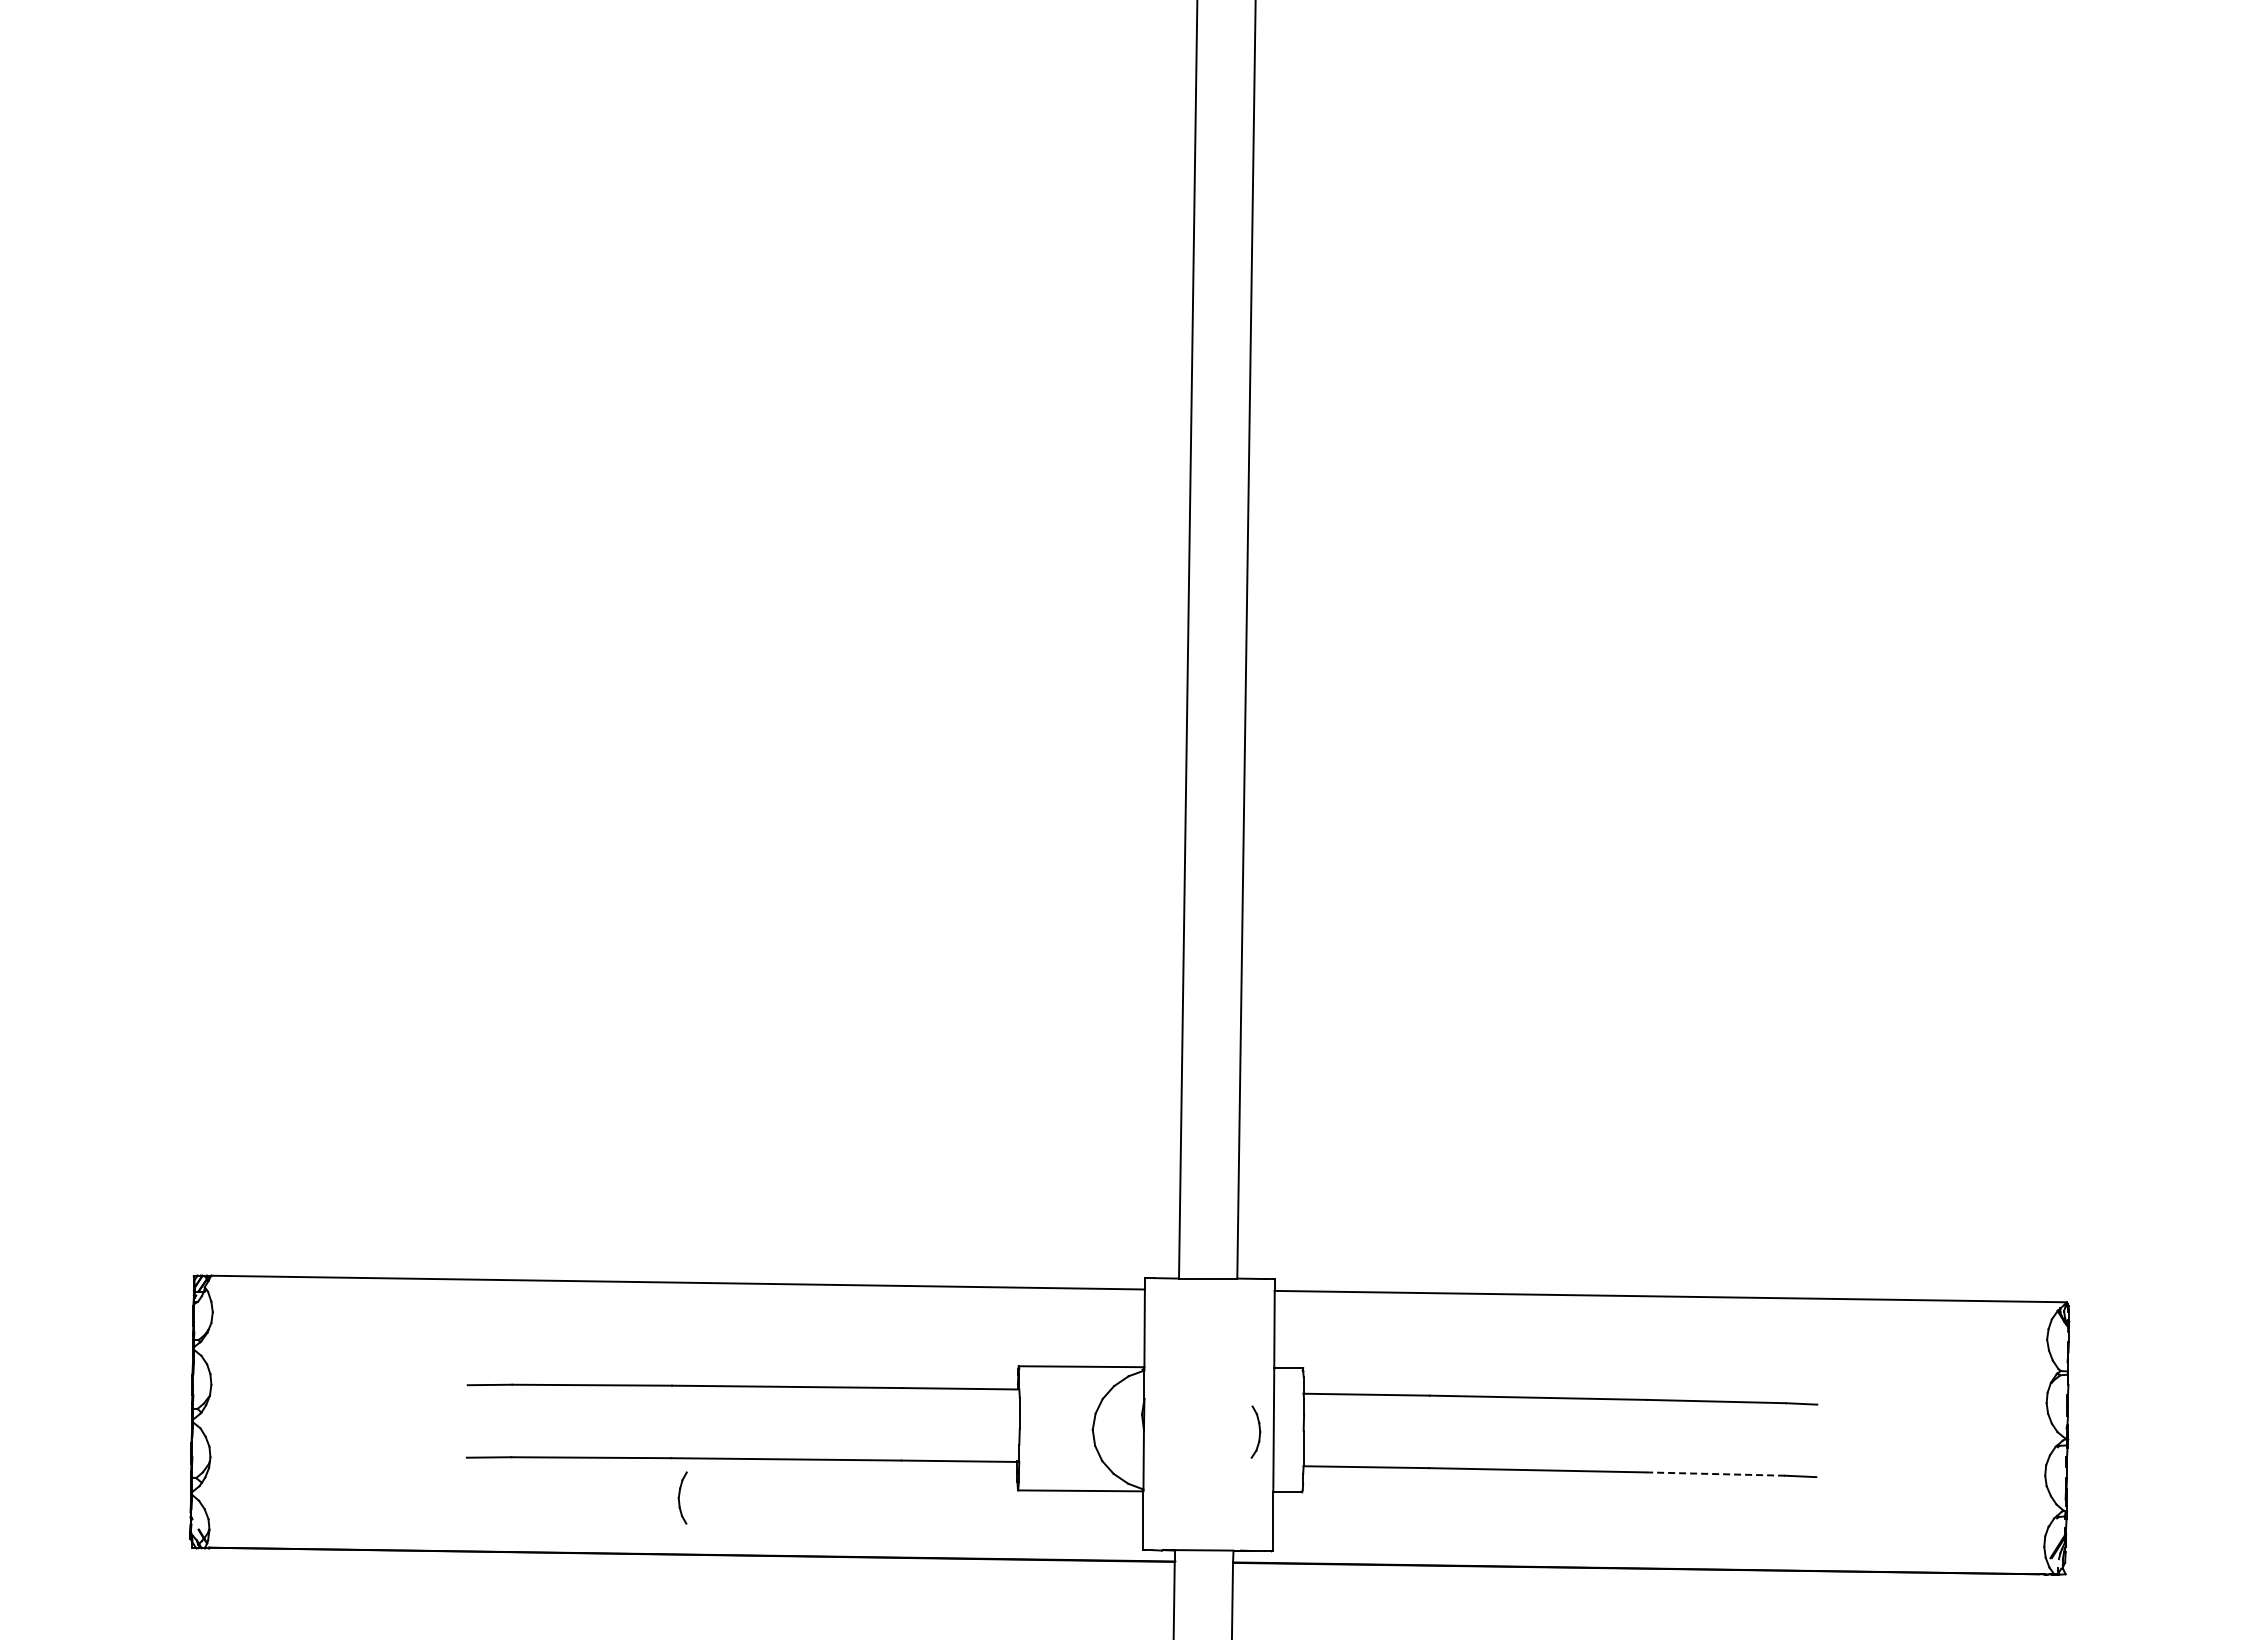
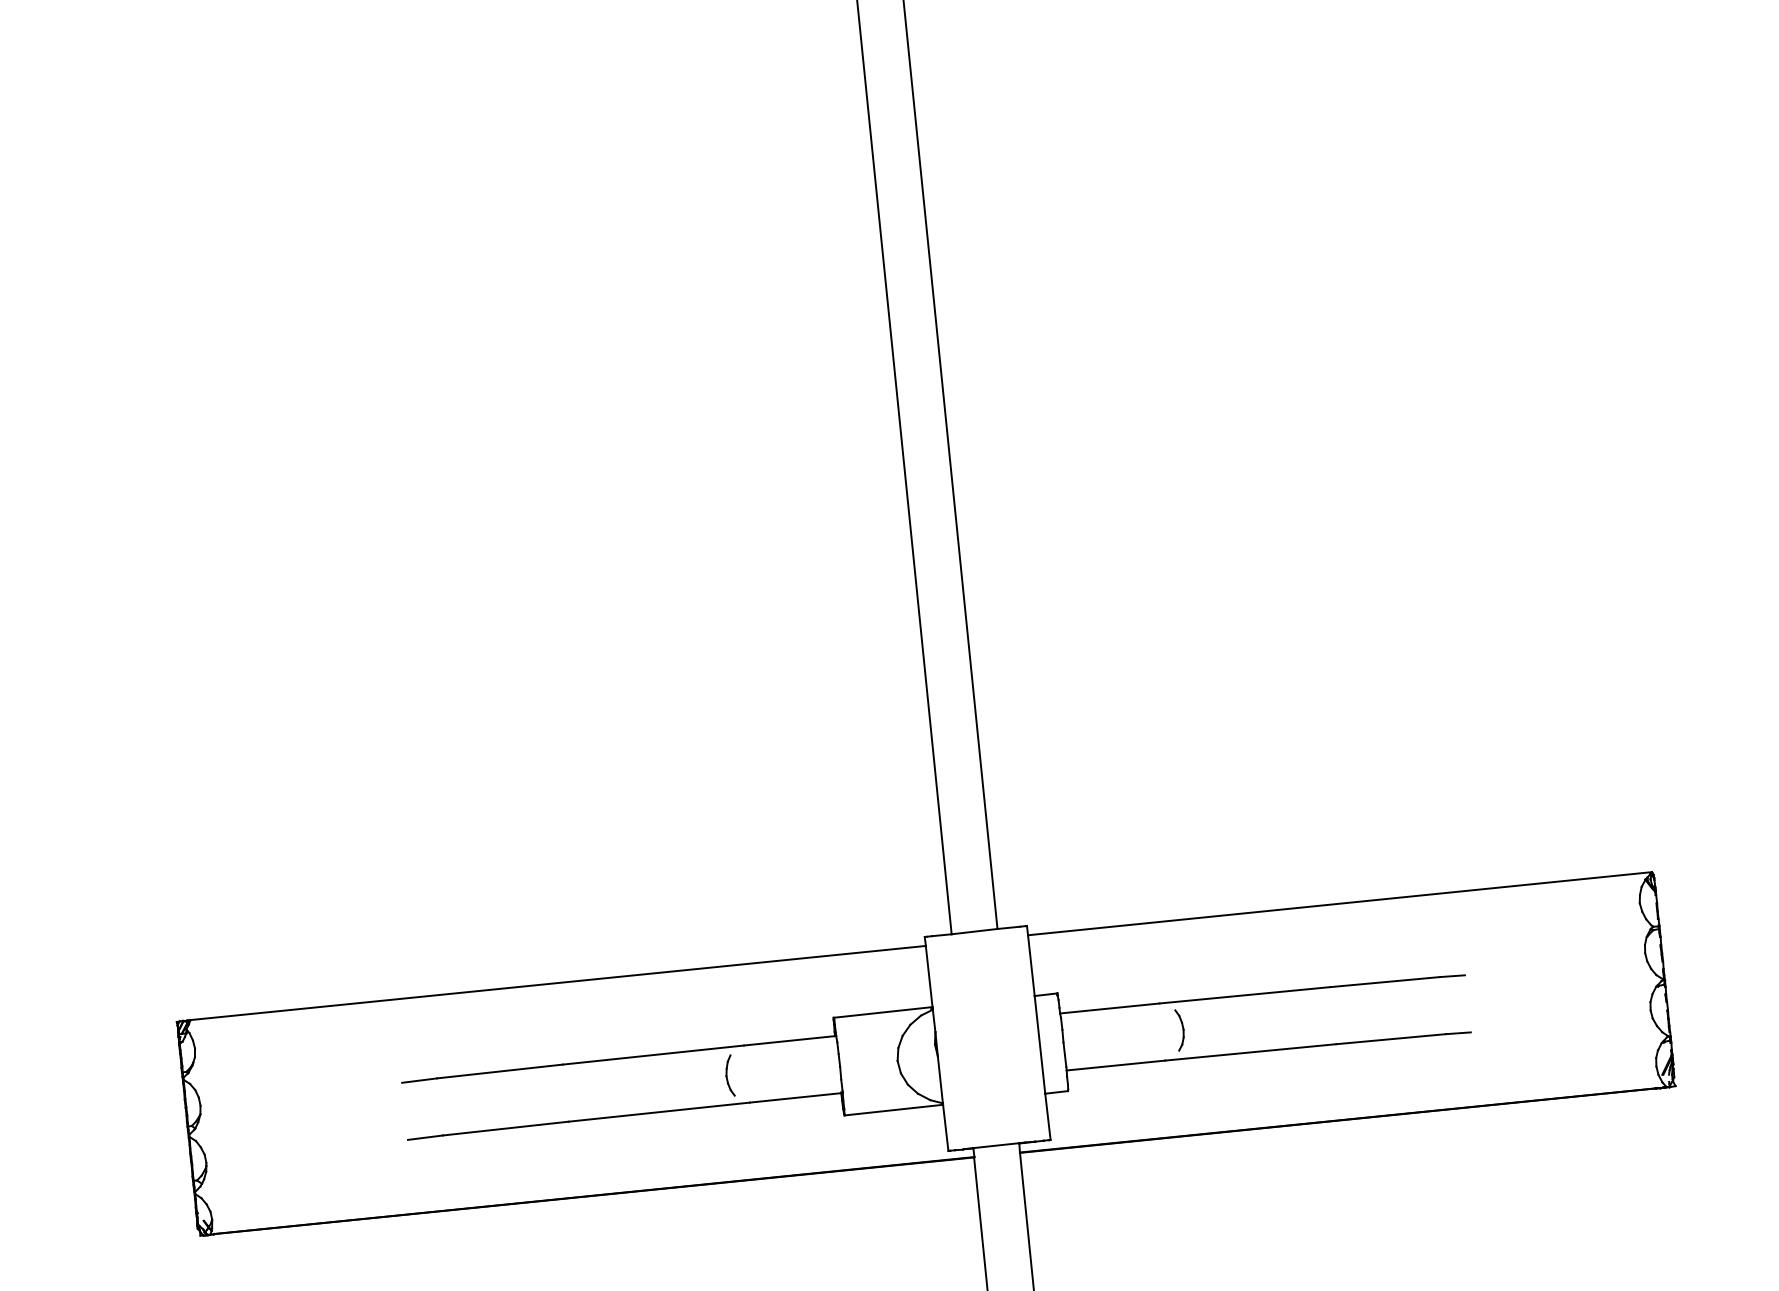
part: (1255, 1431) -> (1179, 1029), moved
line: (1715, 1474) -> (1391, 1039), dashed -> solid
part: (682, 1497) -> (729, 1075), moved

